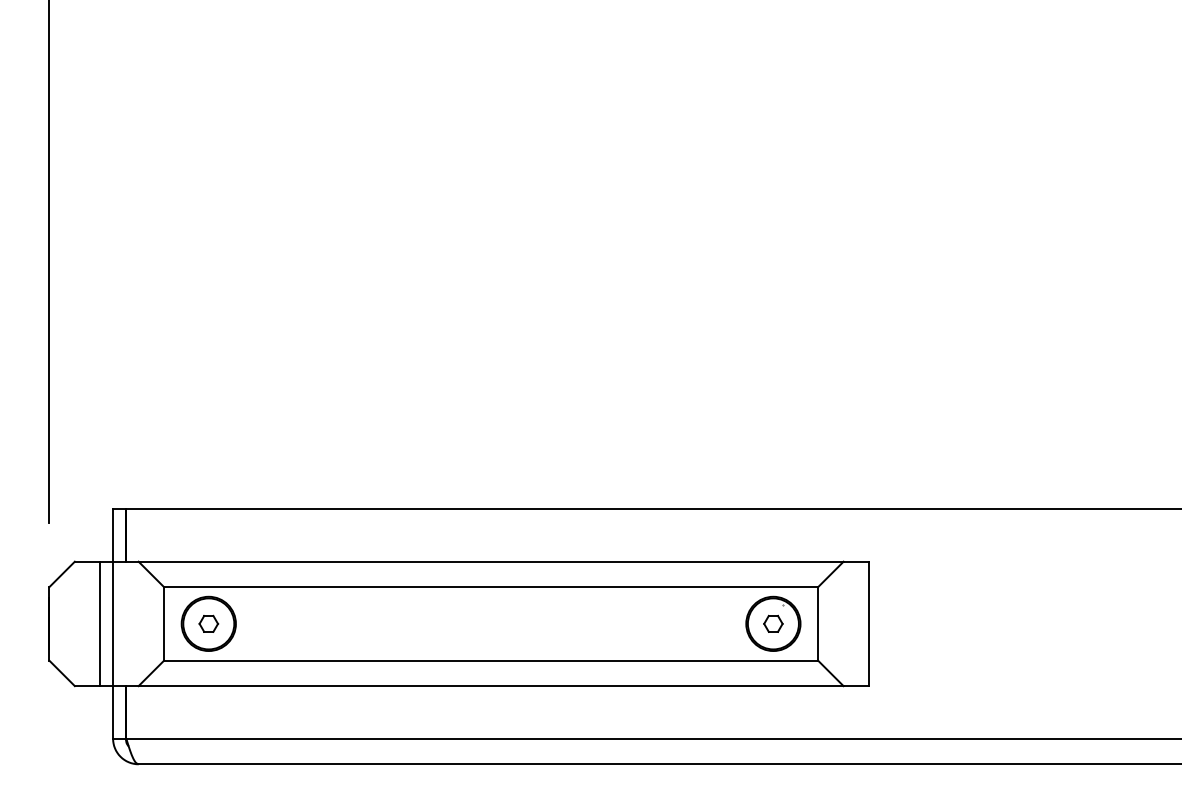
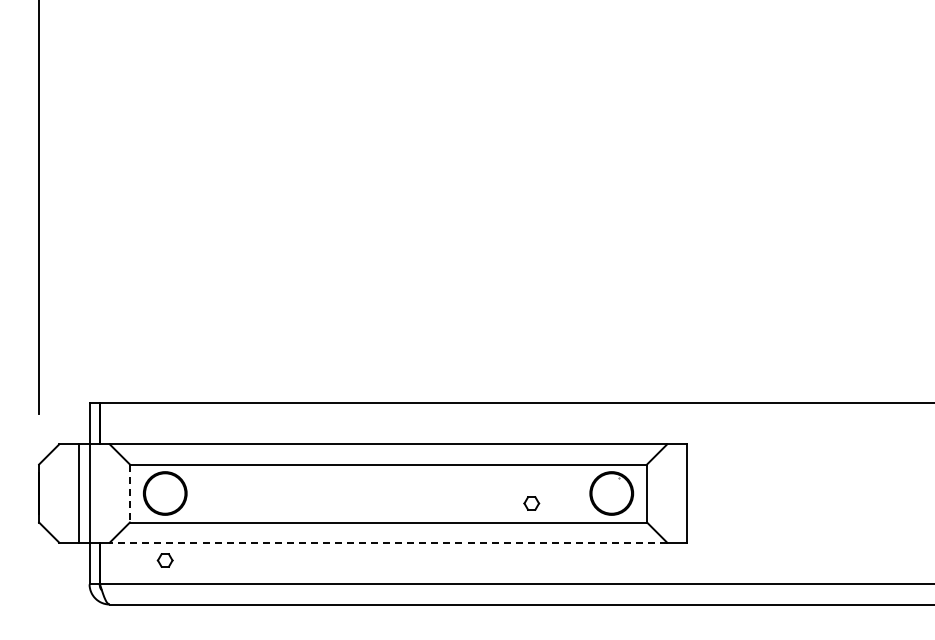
part: (207, 623) -> (164, 560), moved
part: (773, 623) -> (531, 503), moved
line: (163, 625) -> (129, 494), solid -> dashed
line: (491, 685) -> (388, 542), solid -> dashed

